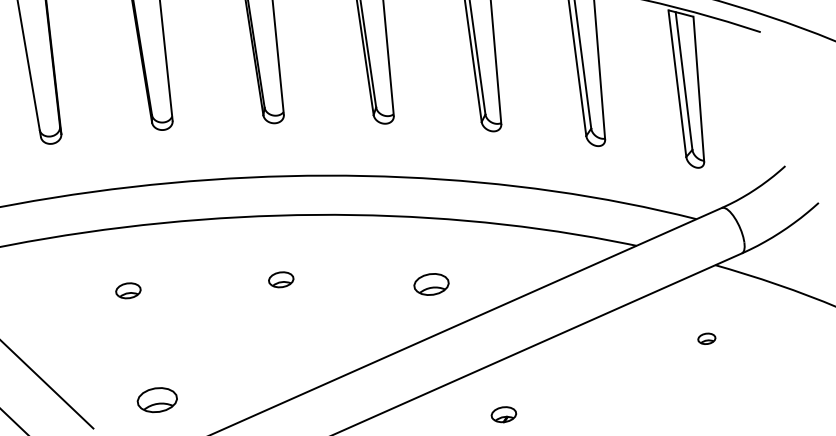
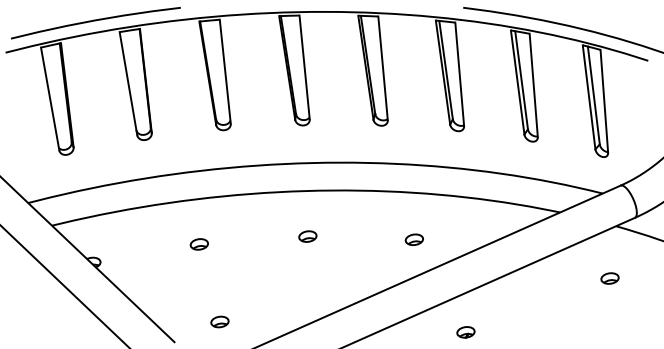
part: (430, 283) -> (413, 239), size x0.71
part: (706, 338) -> (609, 278), size x1.43
part: (156, 399) -> (219, 321), size x0.62

